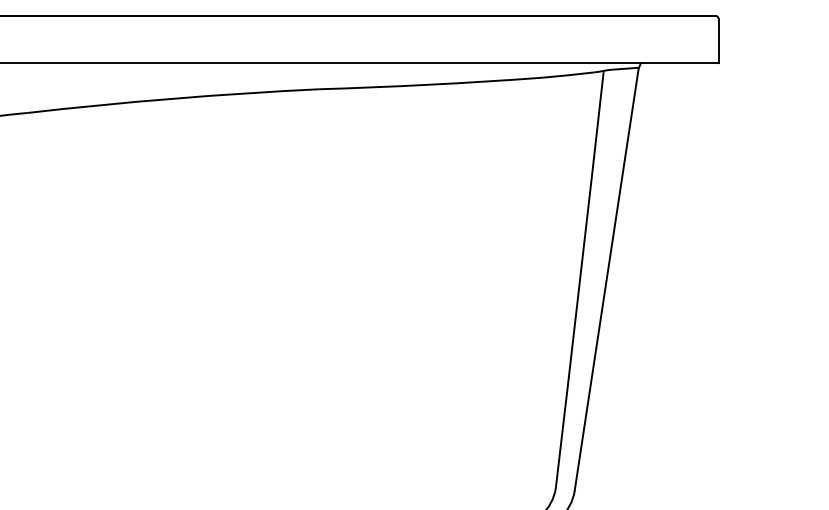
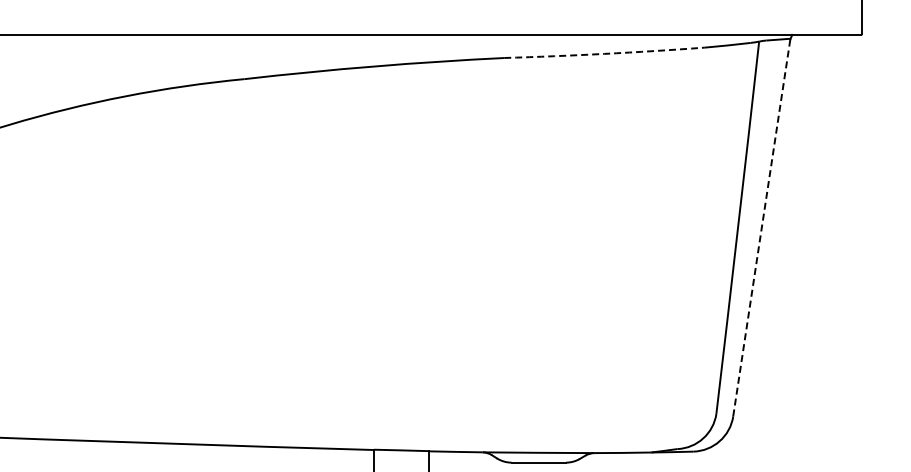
arc: (430, 84) -> (604, 53), solid -> dashed
line: (606, 279) -> (761, 227), solid -> dashed

